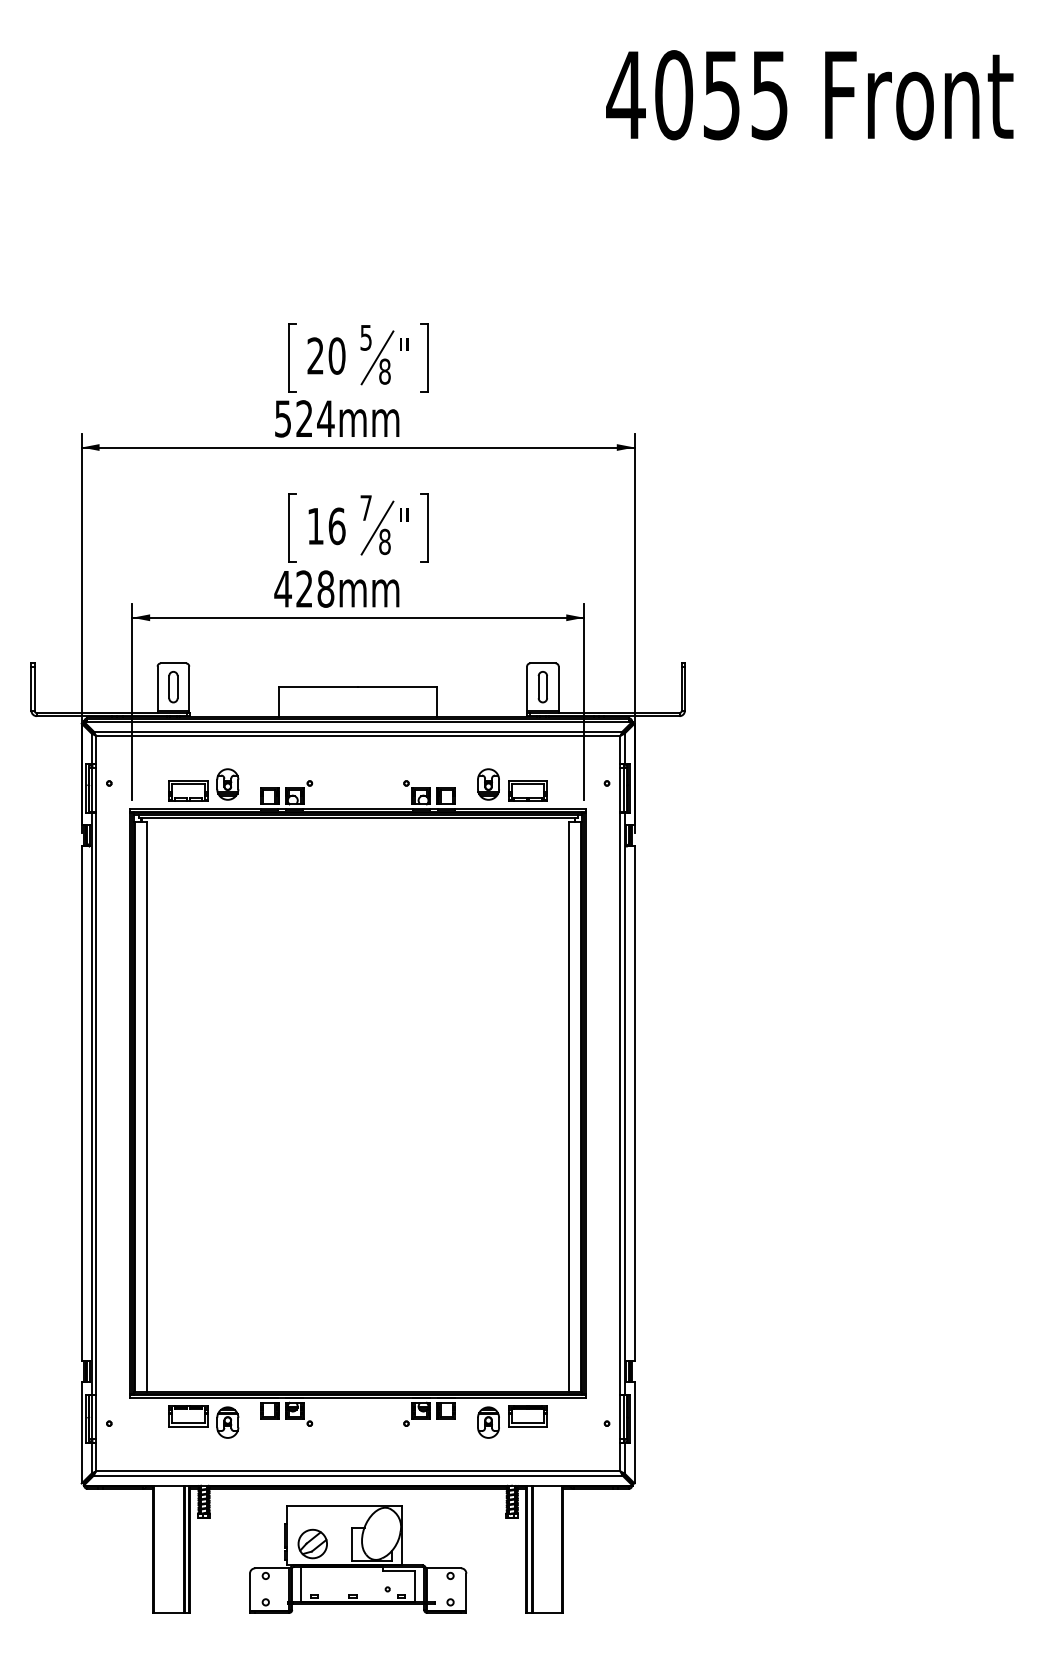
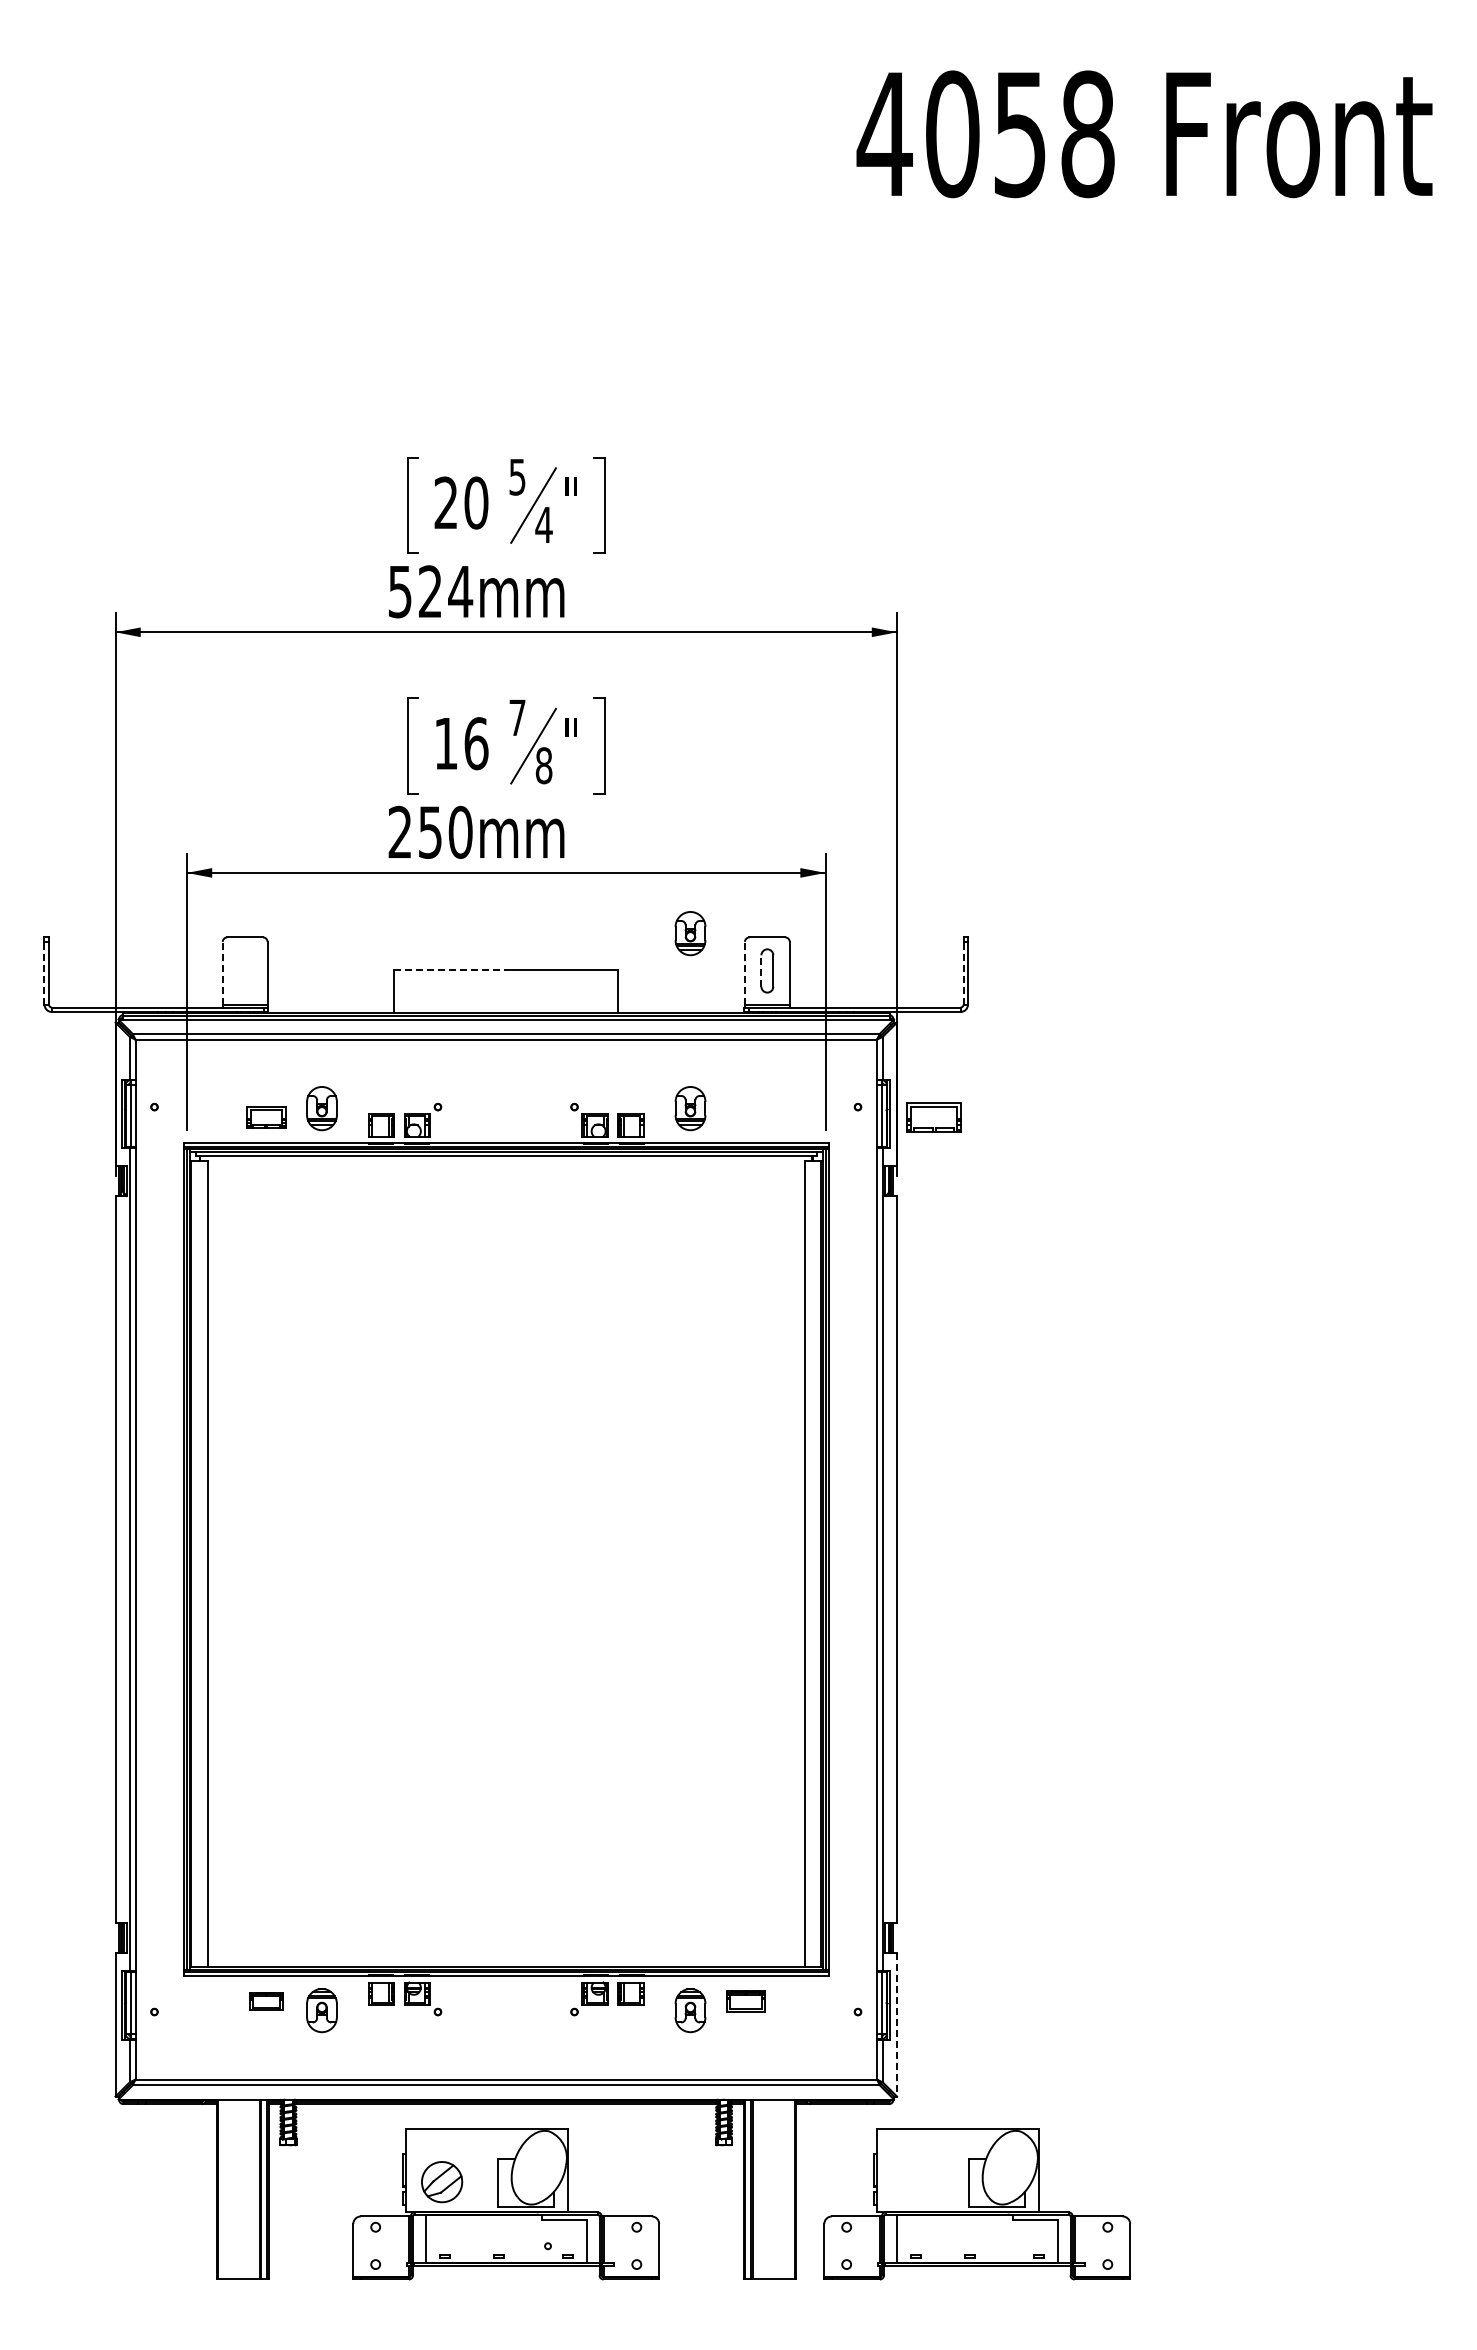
text: (769, 95) -> (1087, 134), 4055 -> 4058
text: (384, 371) -> (543, 524), 8 -> 4
text: (303, 588) -> (429, 831), 428mm -> 250mm
part: (488, 660) -> (690, 933), added
part: (172, 686) -> (244, 970), removed
line: (318, 686) -> (450, 970), solid -> dashed
line: (538, 686) -> (761, 970), solid -> dashed
line: (31, 688) -> (44, 972), solid -> dashed
line: (157, 688) -> (222, 972), solid -> dashed
line: (526, 688) -> (744, 972), solid -> dashed
line: (681, 688) -> (963, 972), solid -> dashed
part: (188, 790) -> (266, 1117), size x0.7
part: (527, 790) -> (933, 1117), moved
part: (188, 1416) -> (266, 2001), size x0.6
part: (527, 1416) -> (745, 2001), size x0.7
line: (634, 1432) -> (897, 2024), solid -> dashed
part: (690, 1559) -> (976, 2204), added

